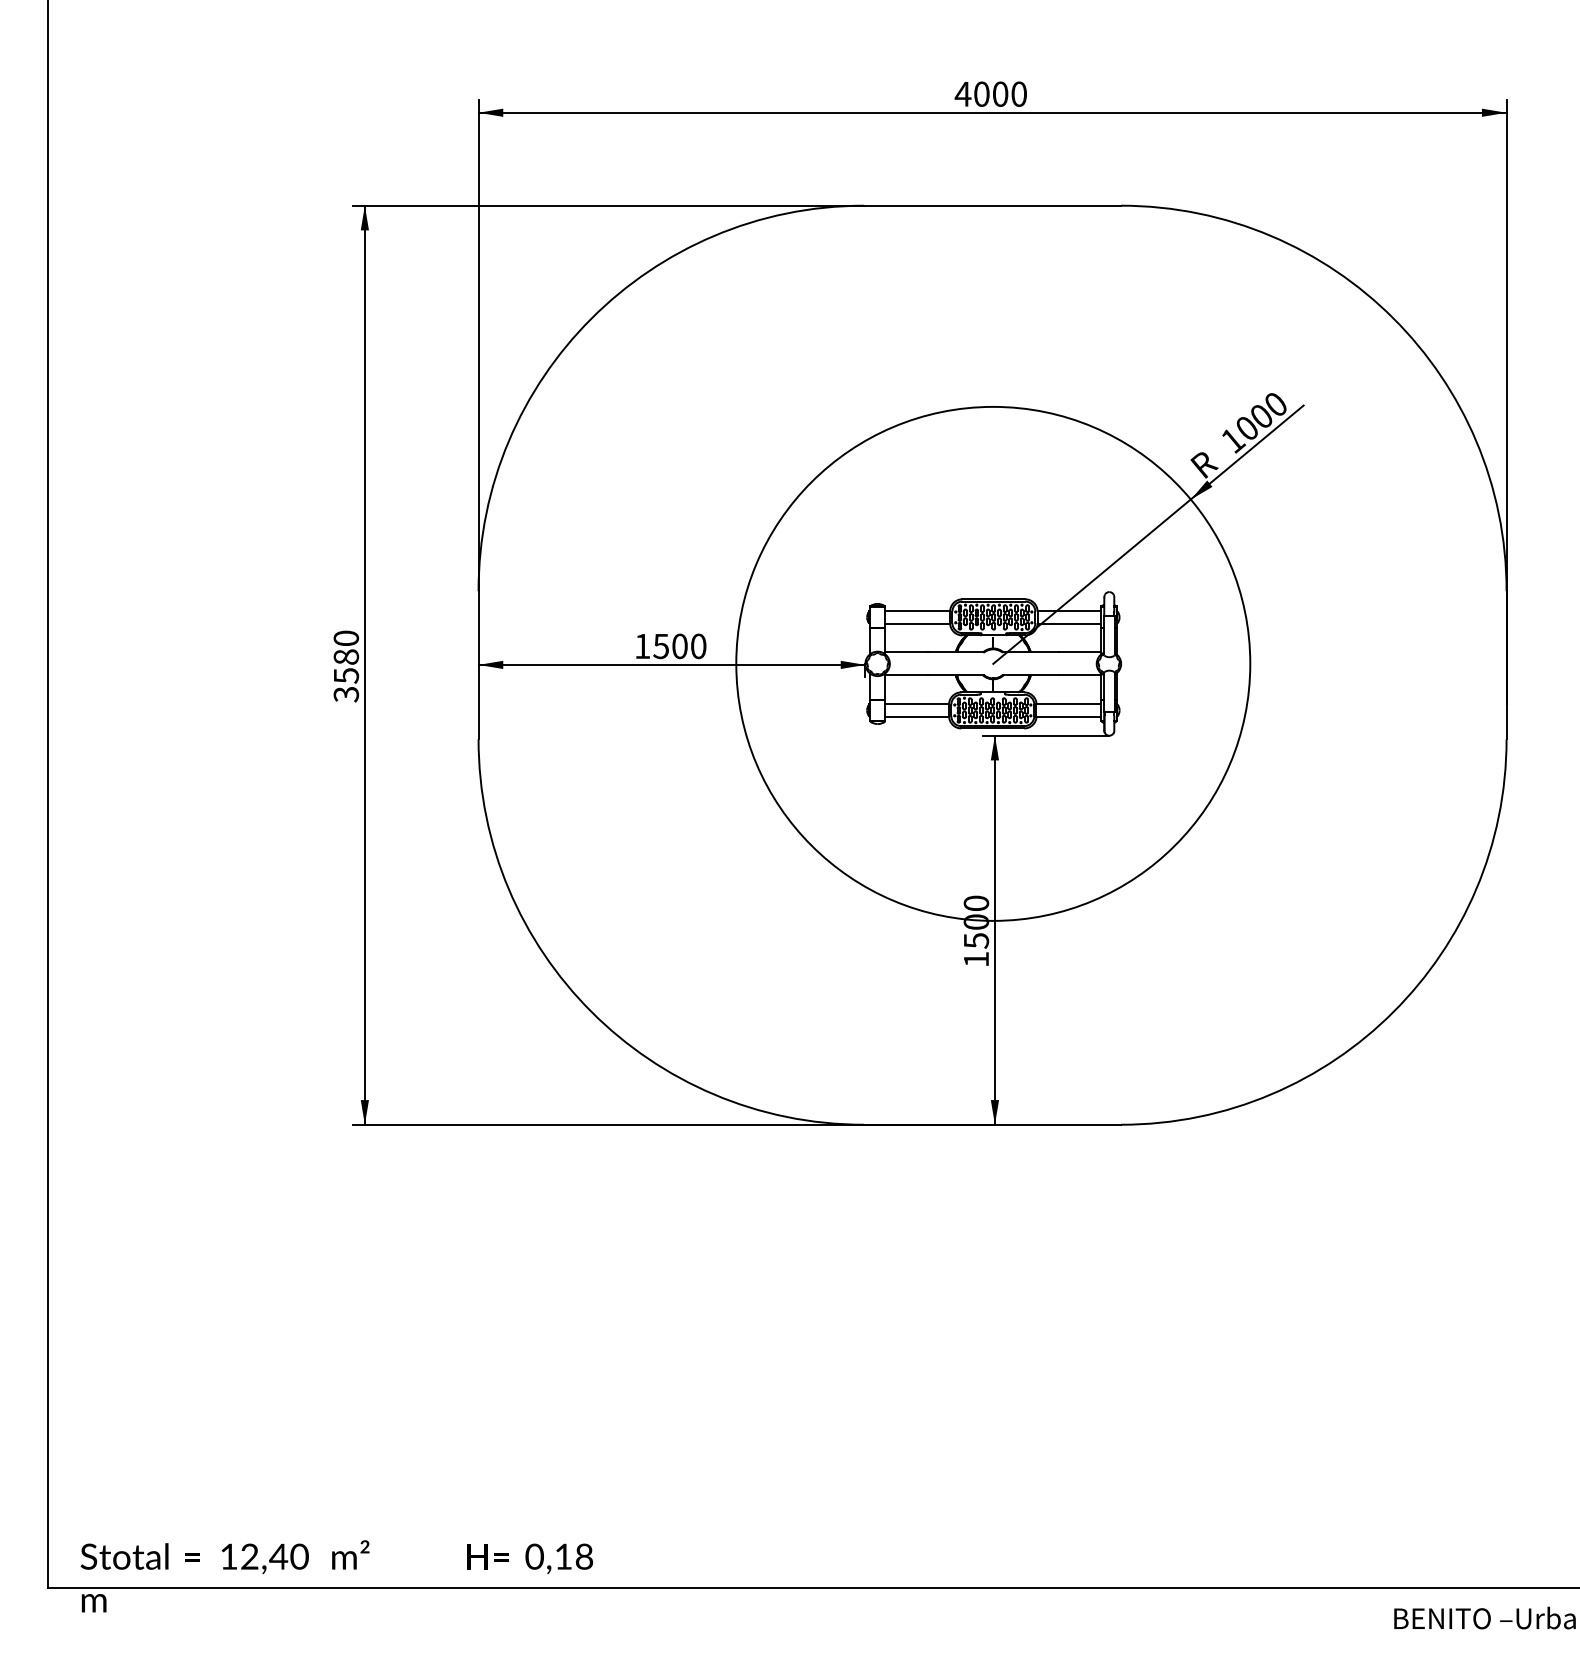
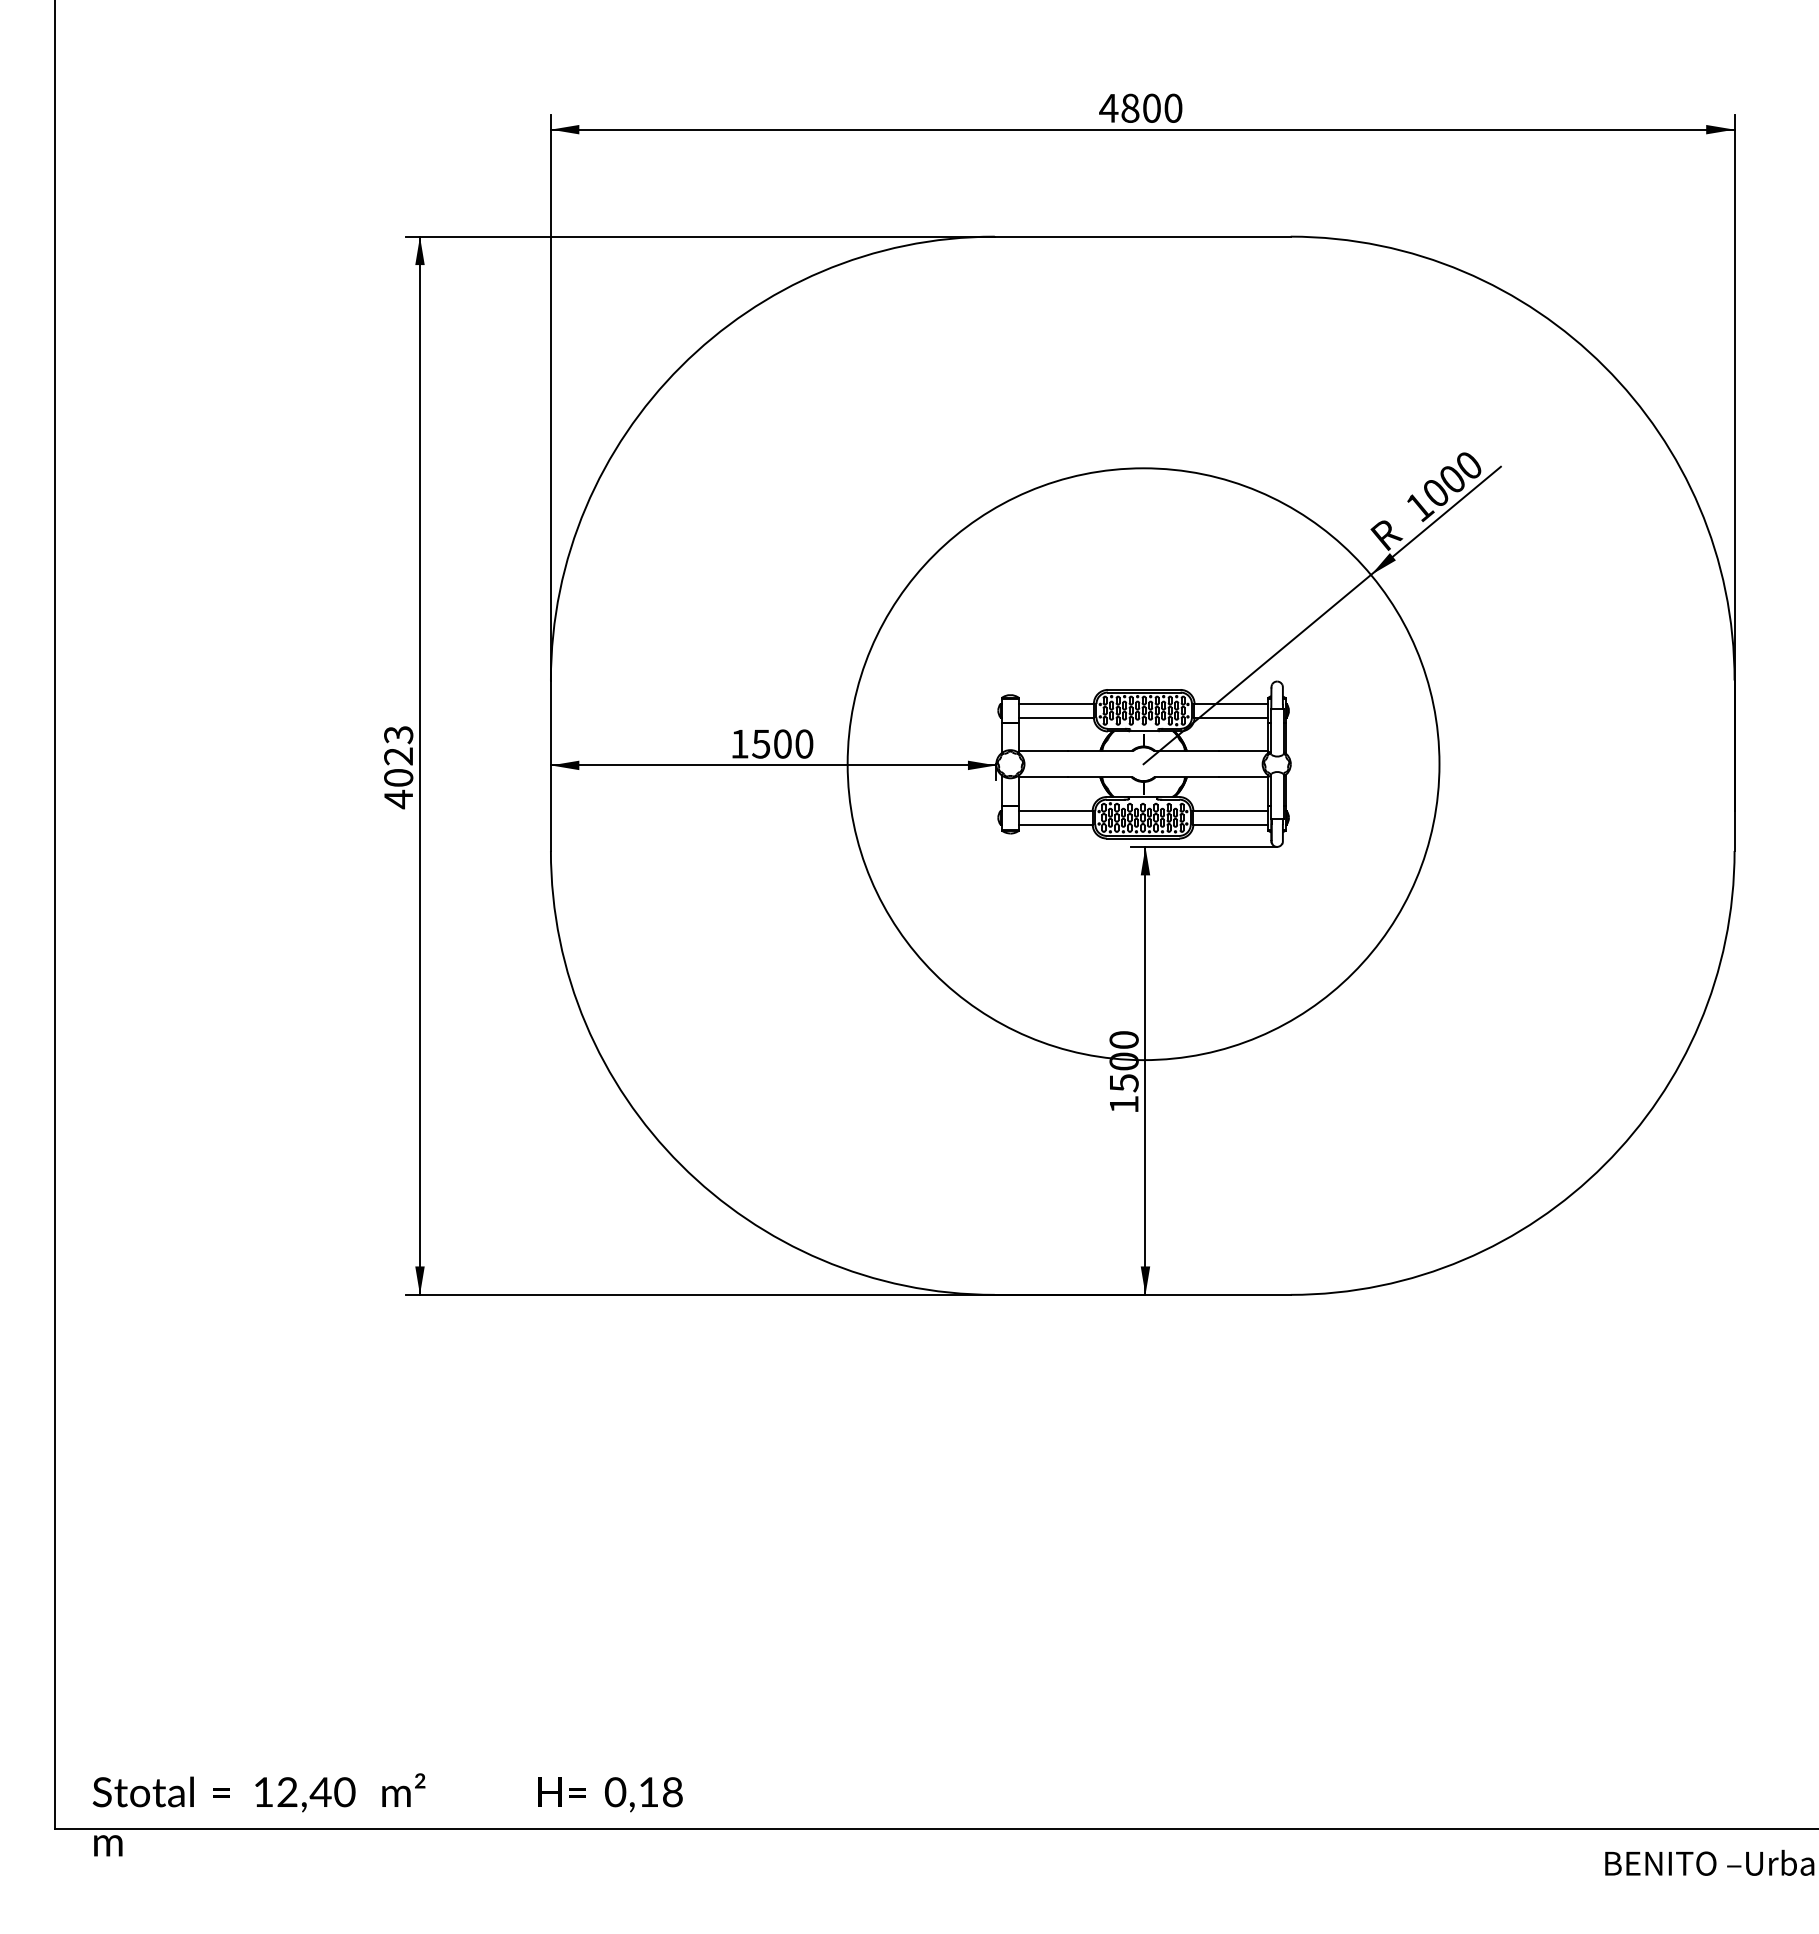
text: (981, 94) -> (1130, 108), 4000 -> 4800
text: (346, 666) -> (398, 767), 3580 -> 4023

